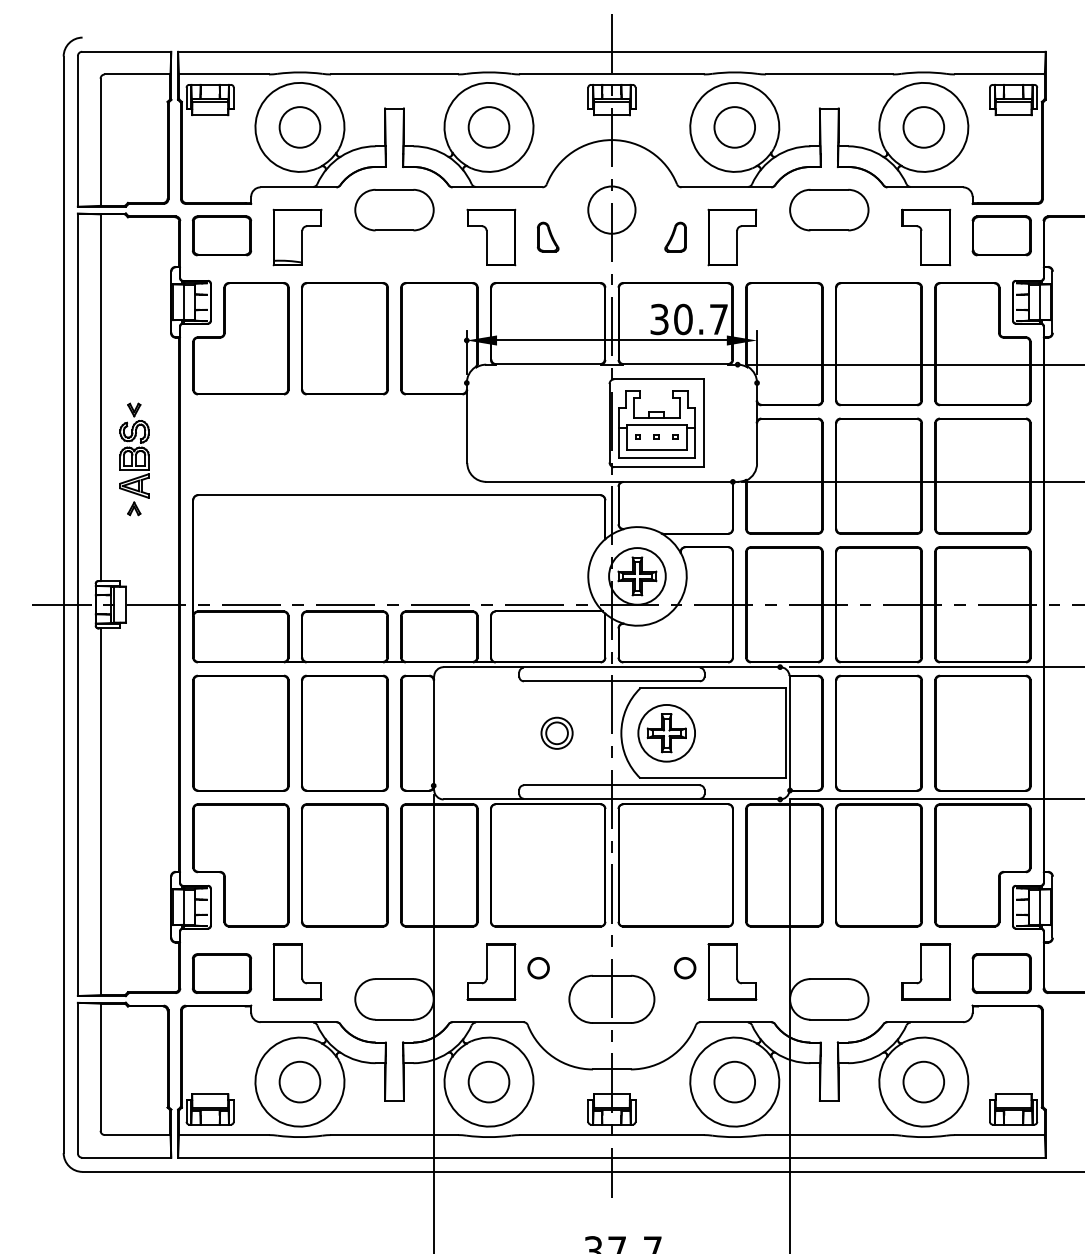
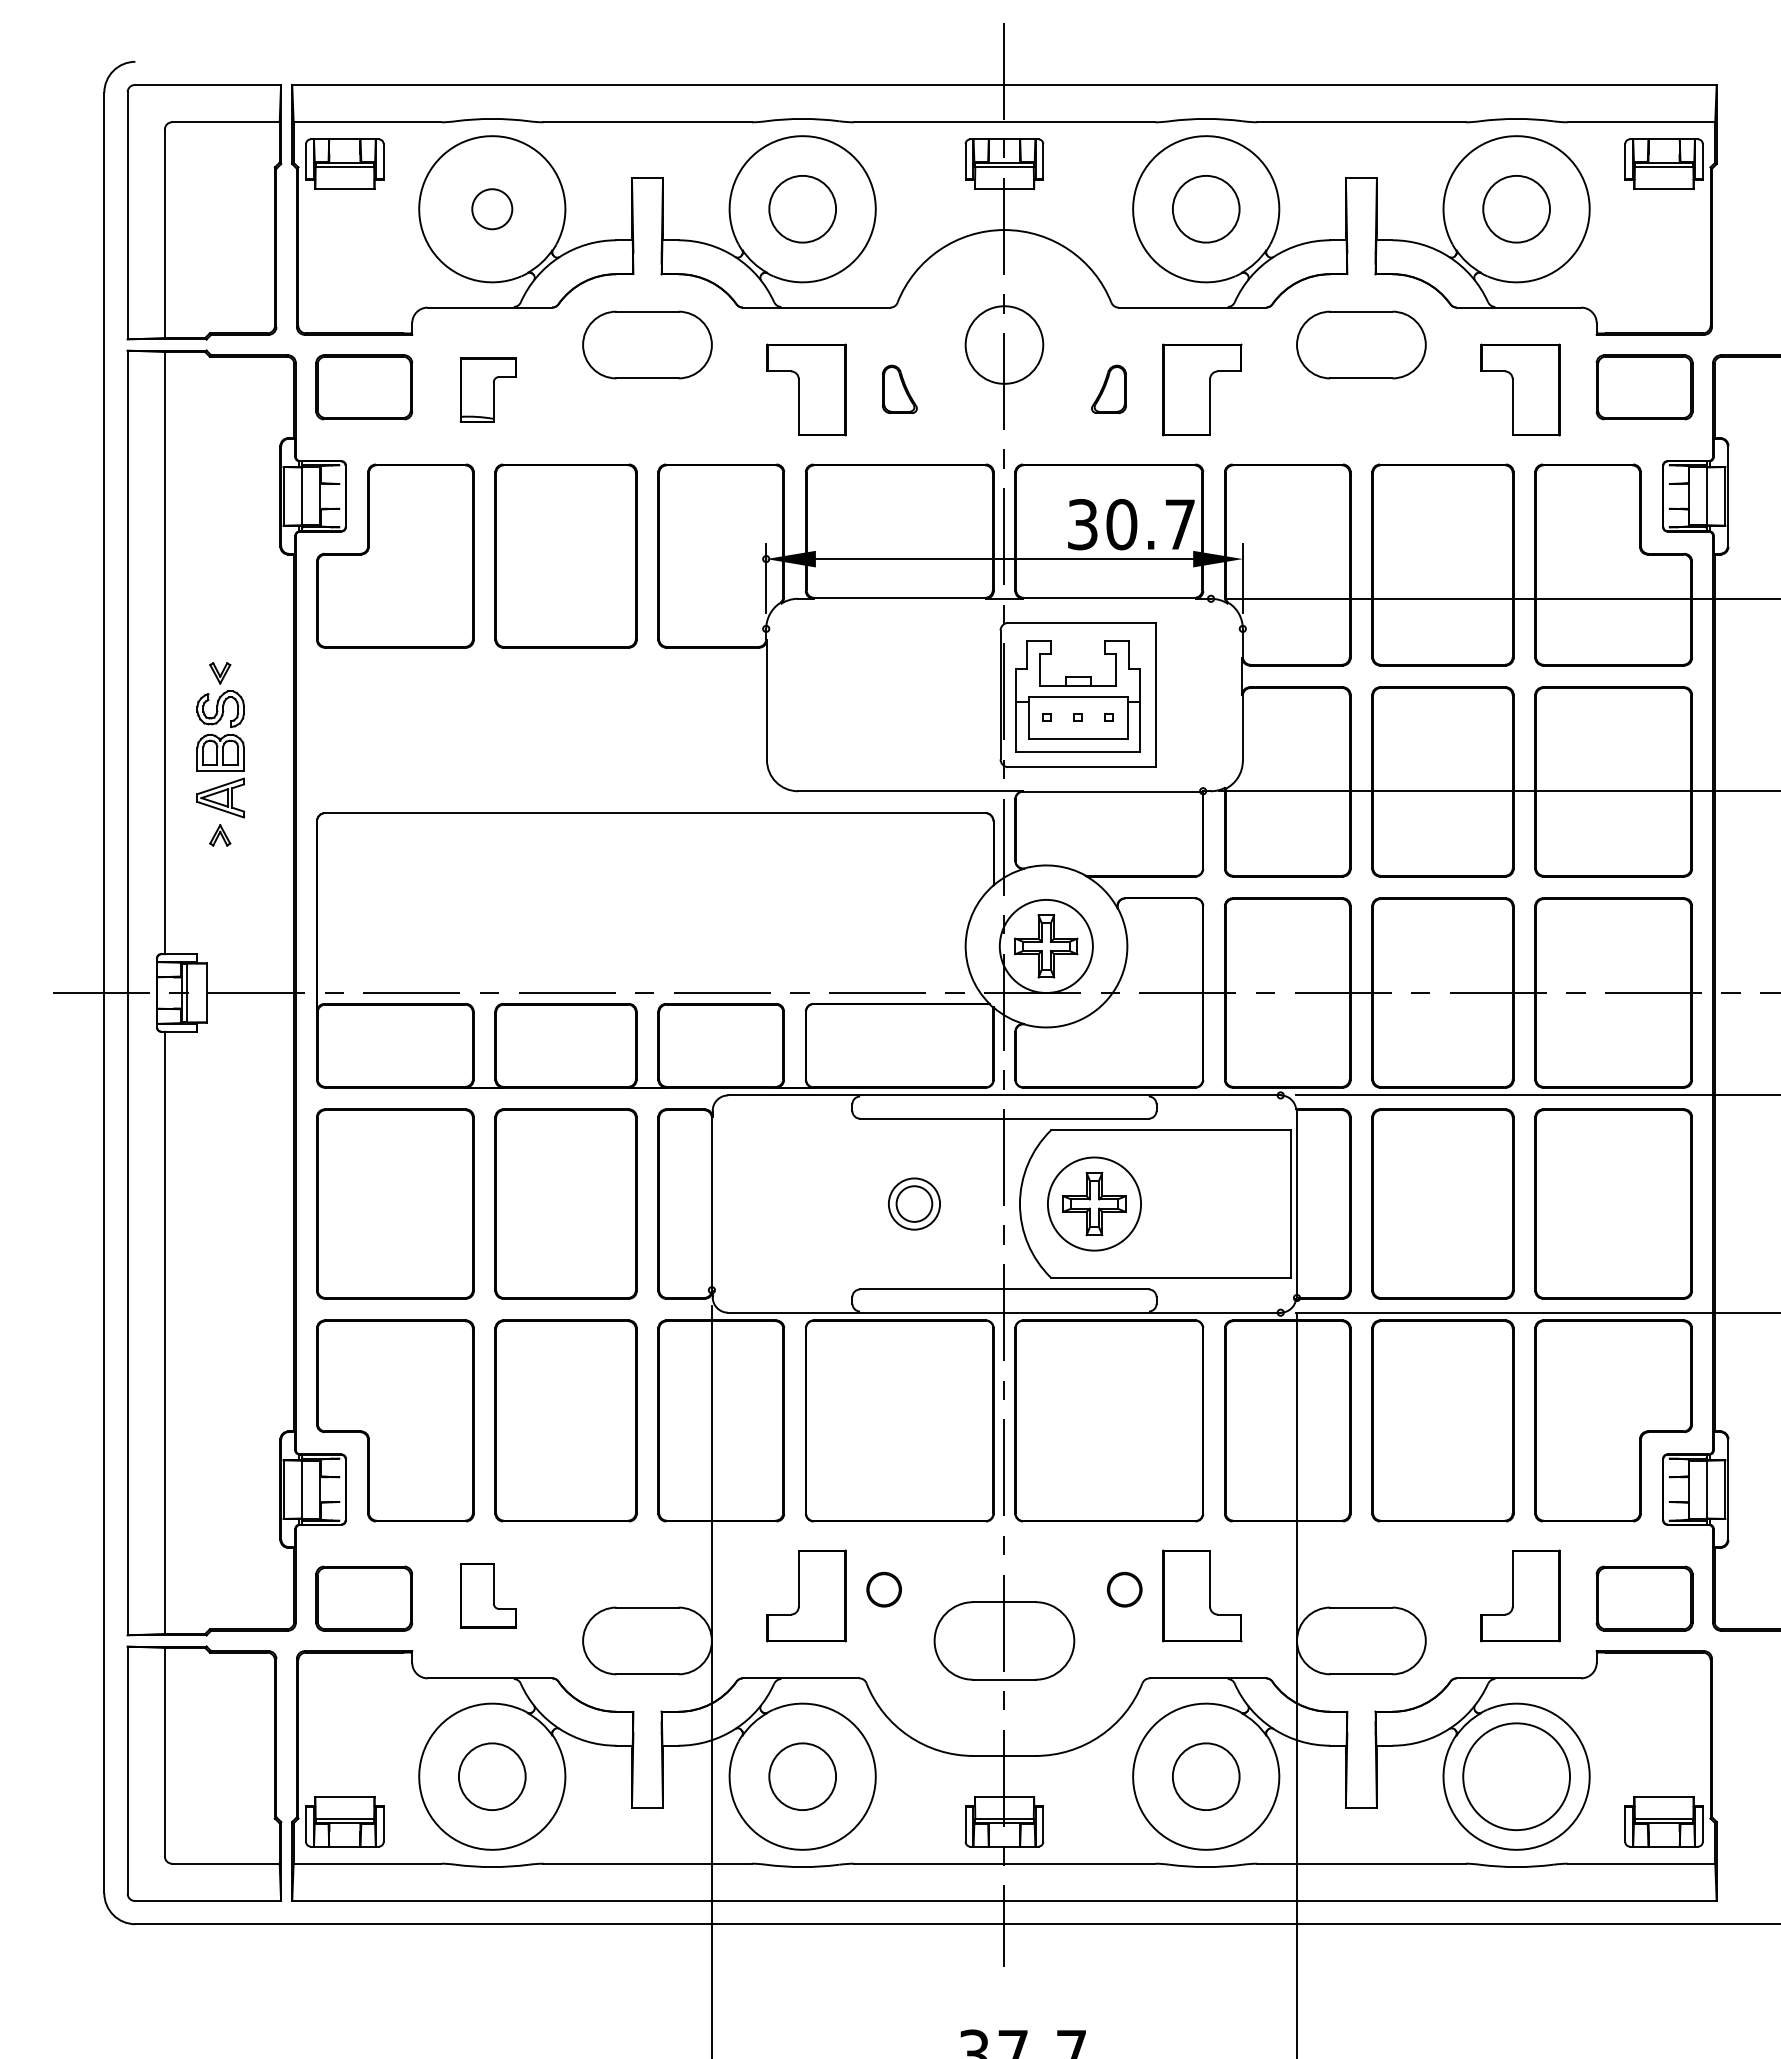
circle: (299, 127) -> (491, 209), size x0.6
part: (297, 237) -> (488, 389), size x0.7
part: (297, 971) -> (488, 1595), size x0.7
circle: (923, 1081) -> (1516, 1775), size x1.6

